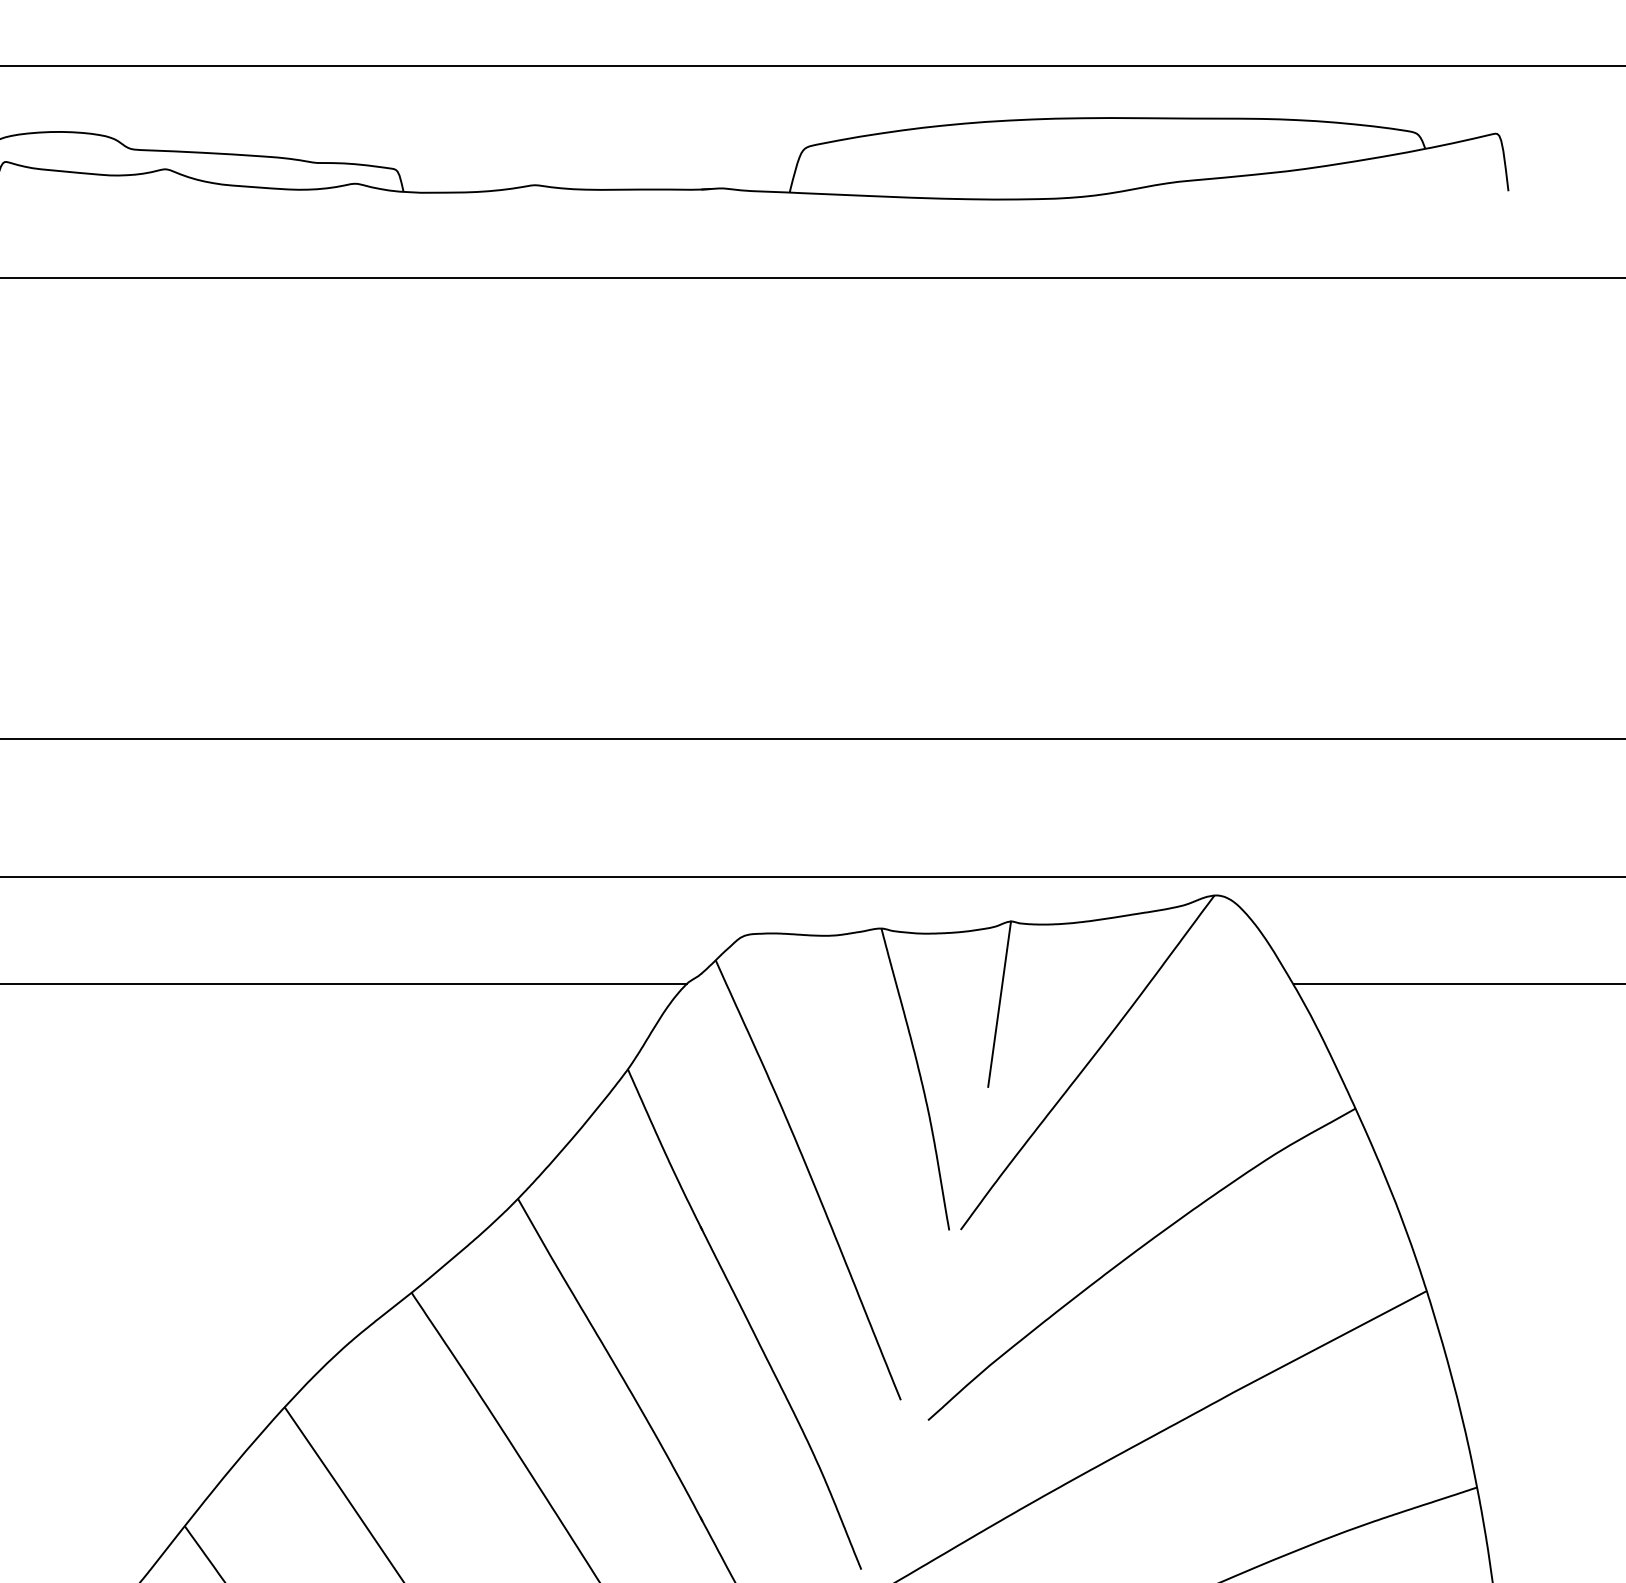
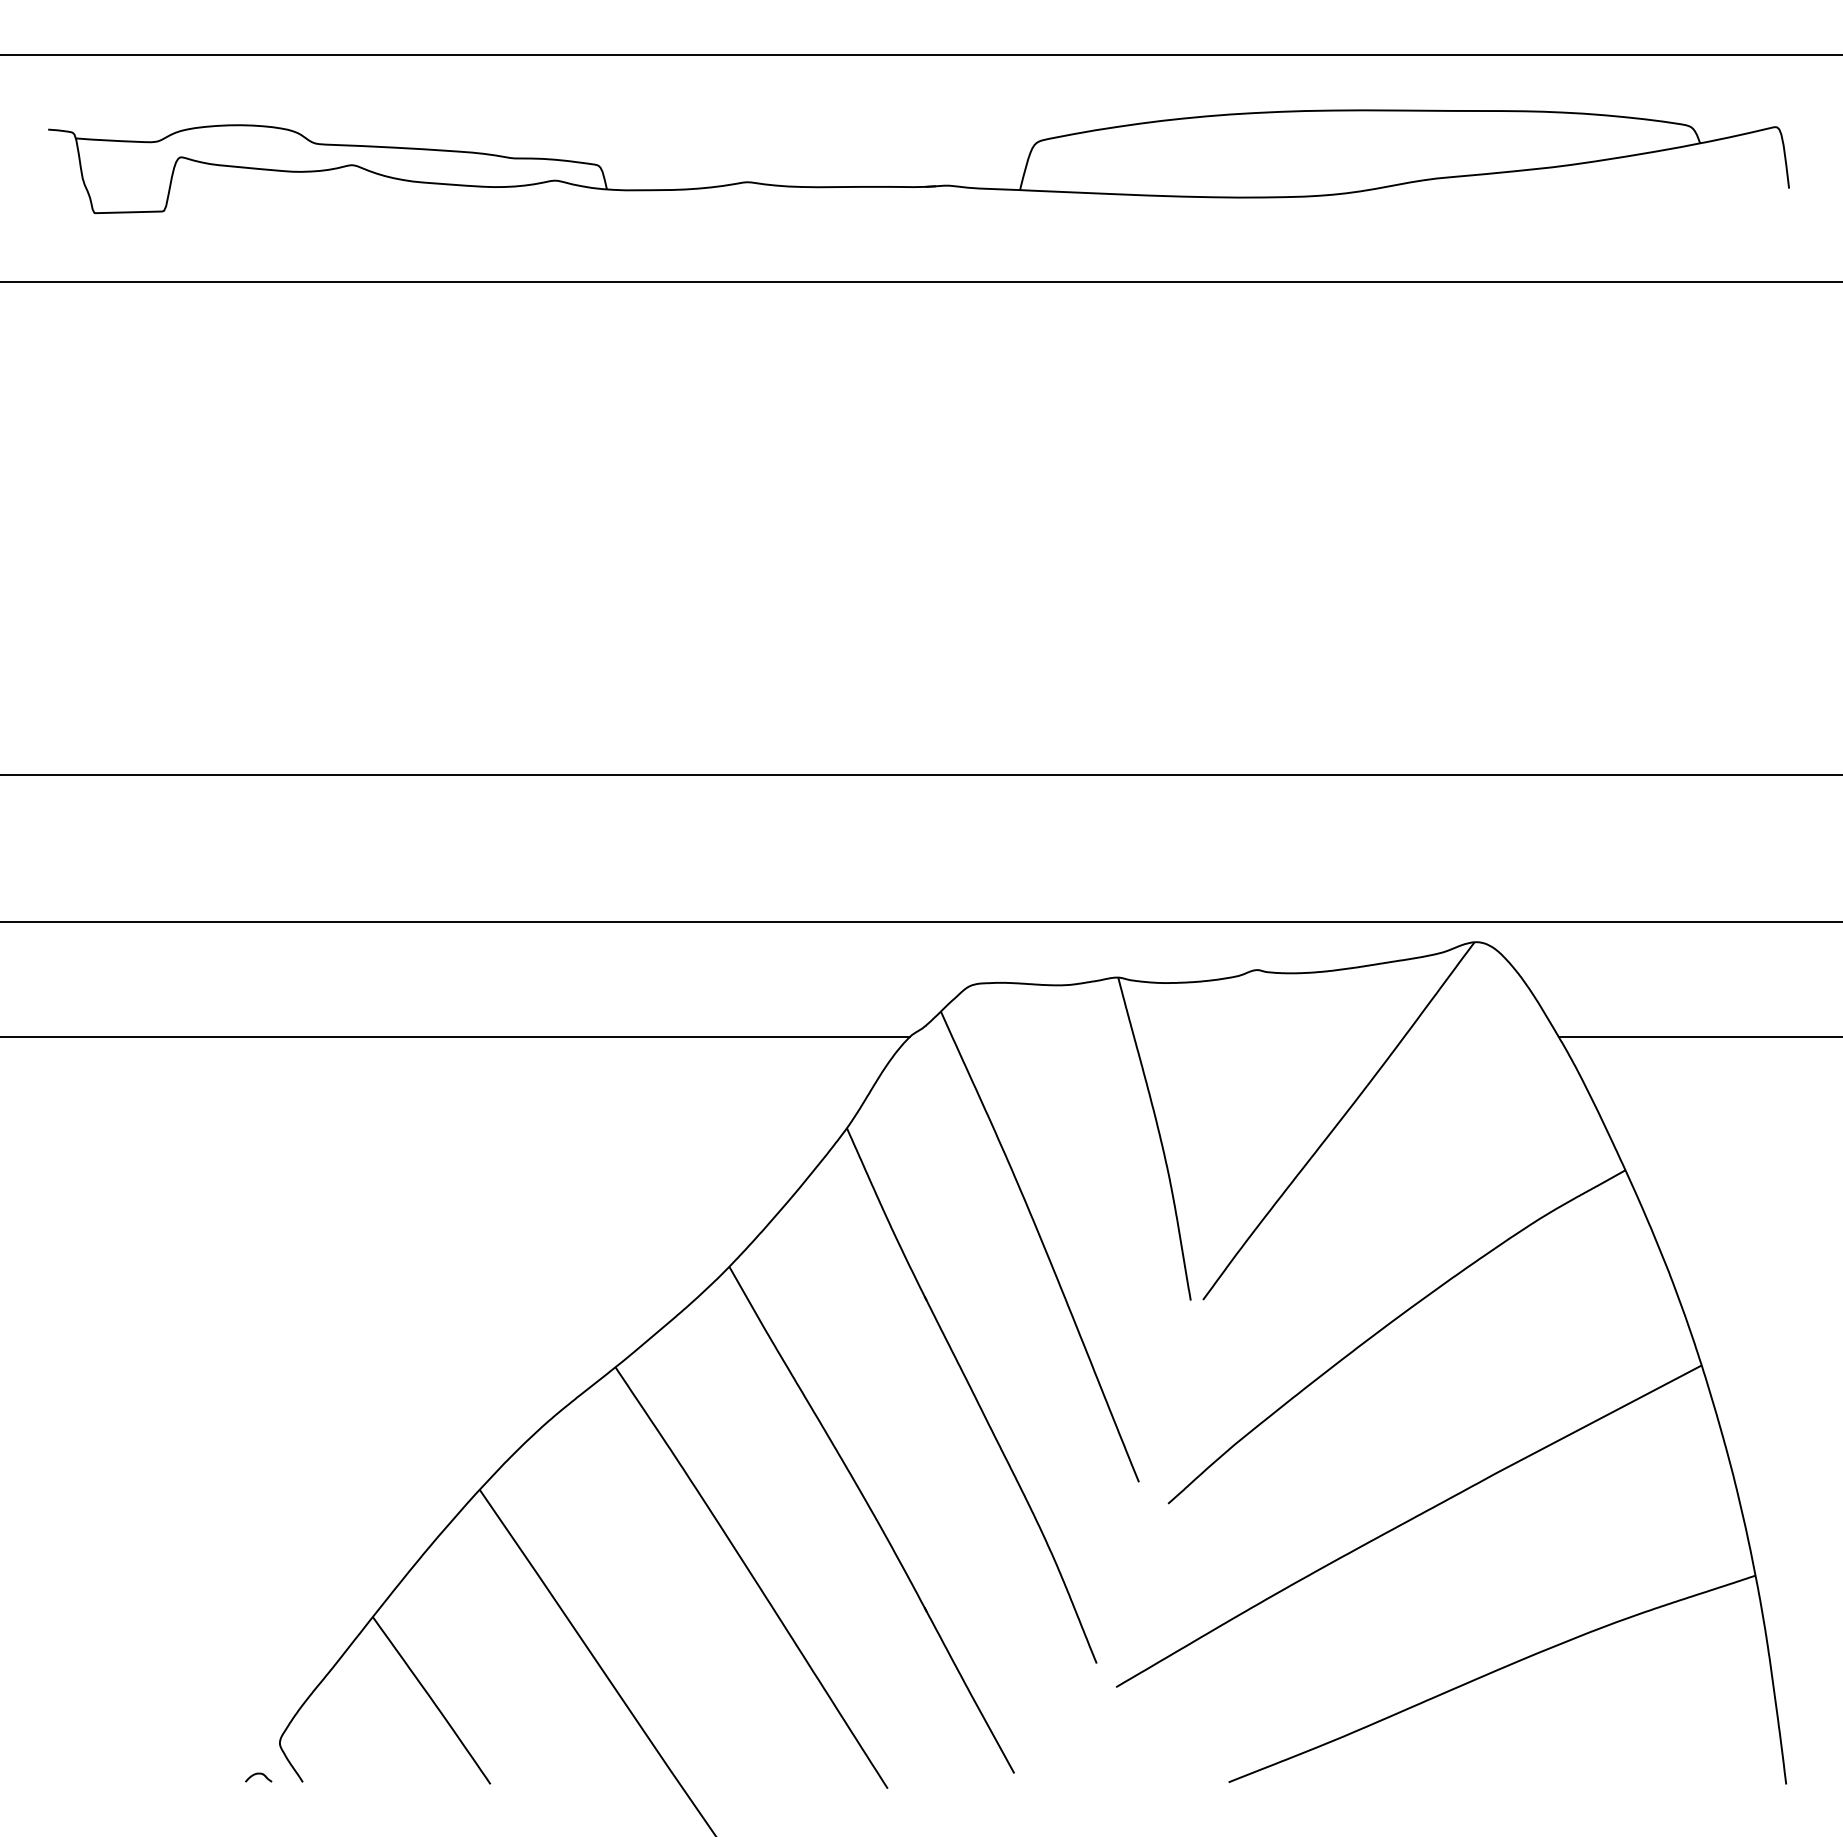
line: (999, 1004) -> (1244, 1058), removed

